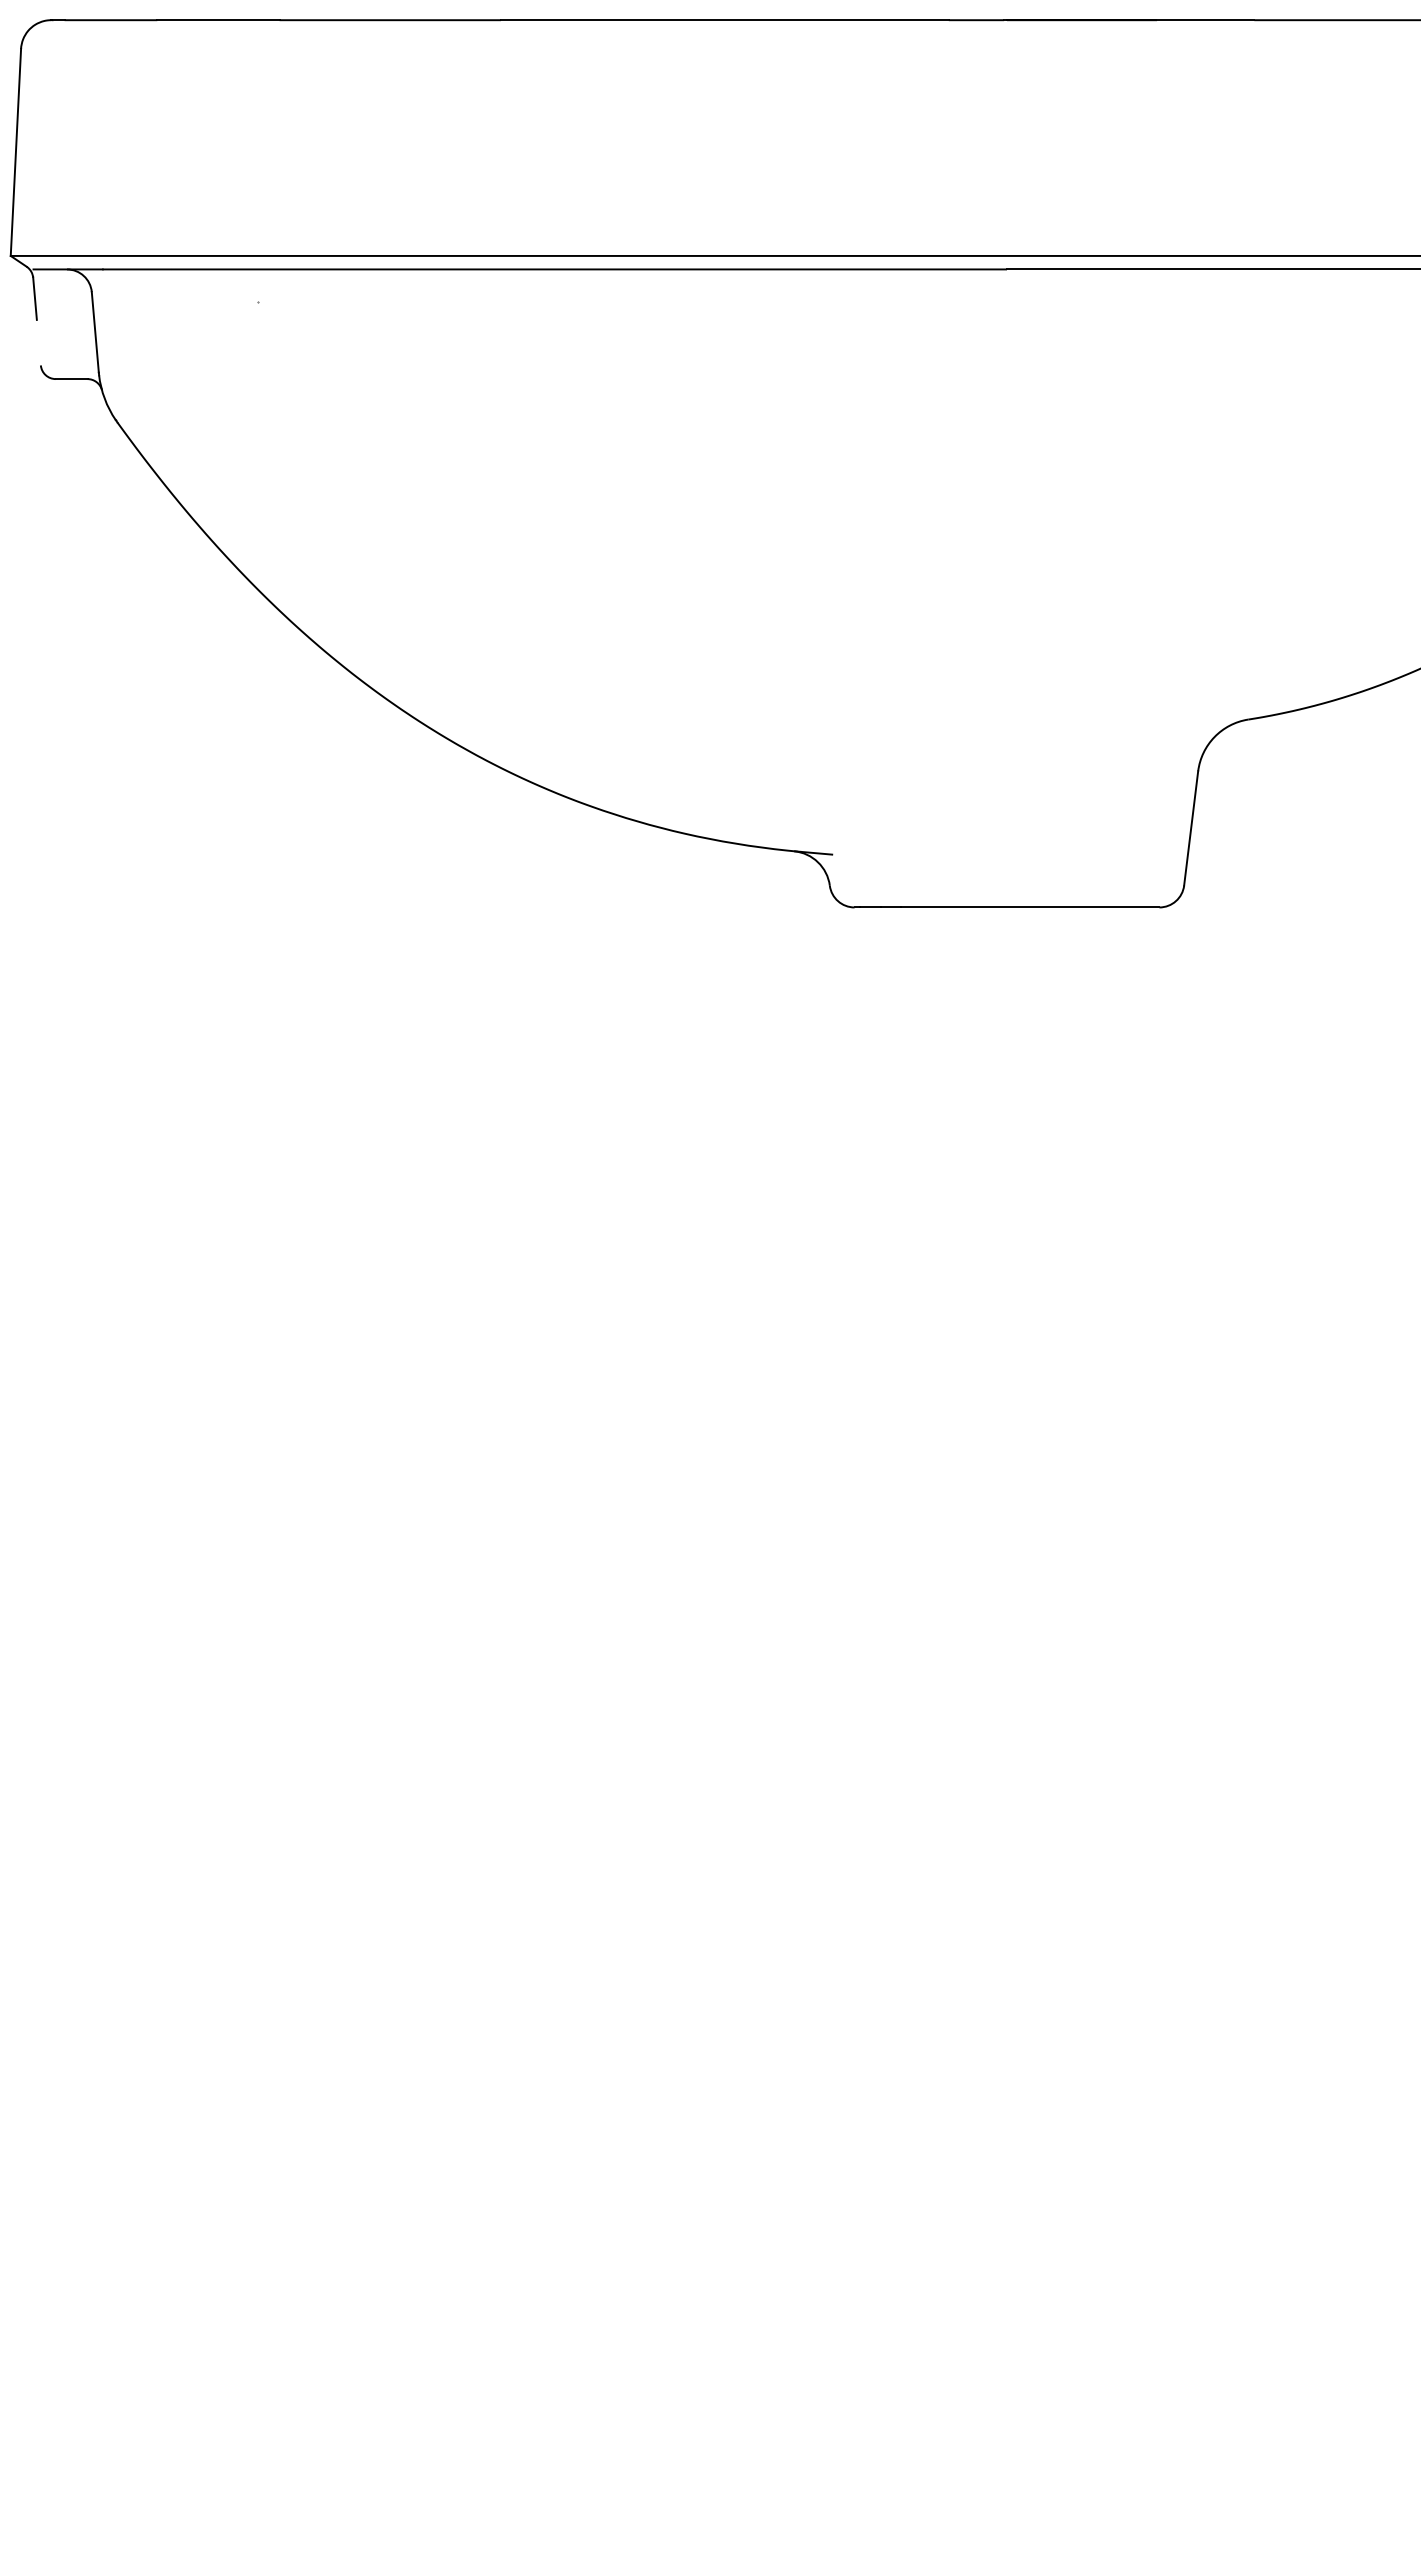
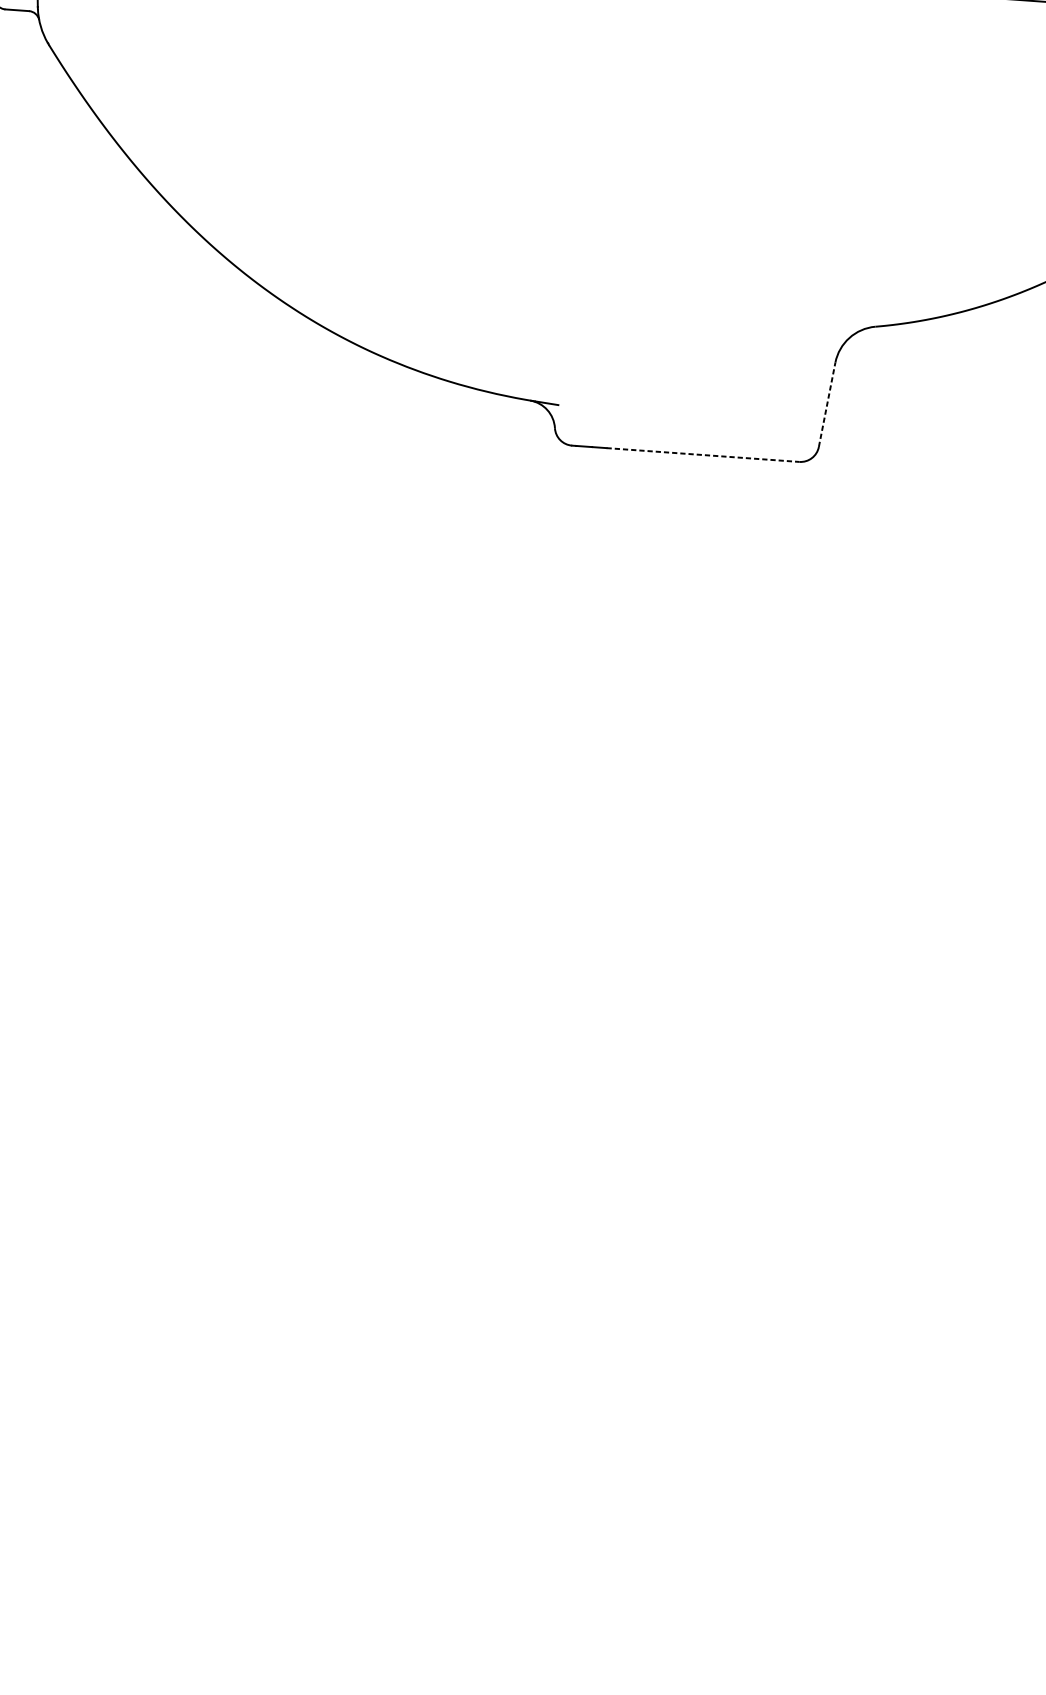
line: (1191, 828) -> (827, 404), solid -> dashed
line: (1030, 907) -> (703, 455), solid -> dashed

